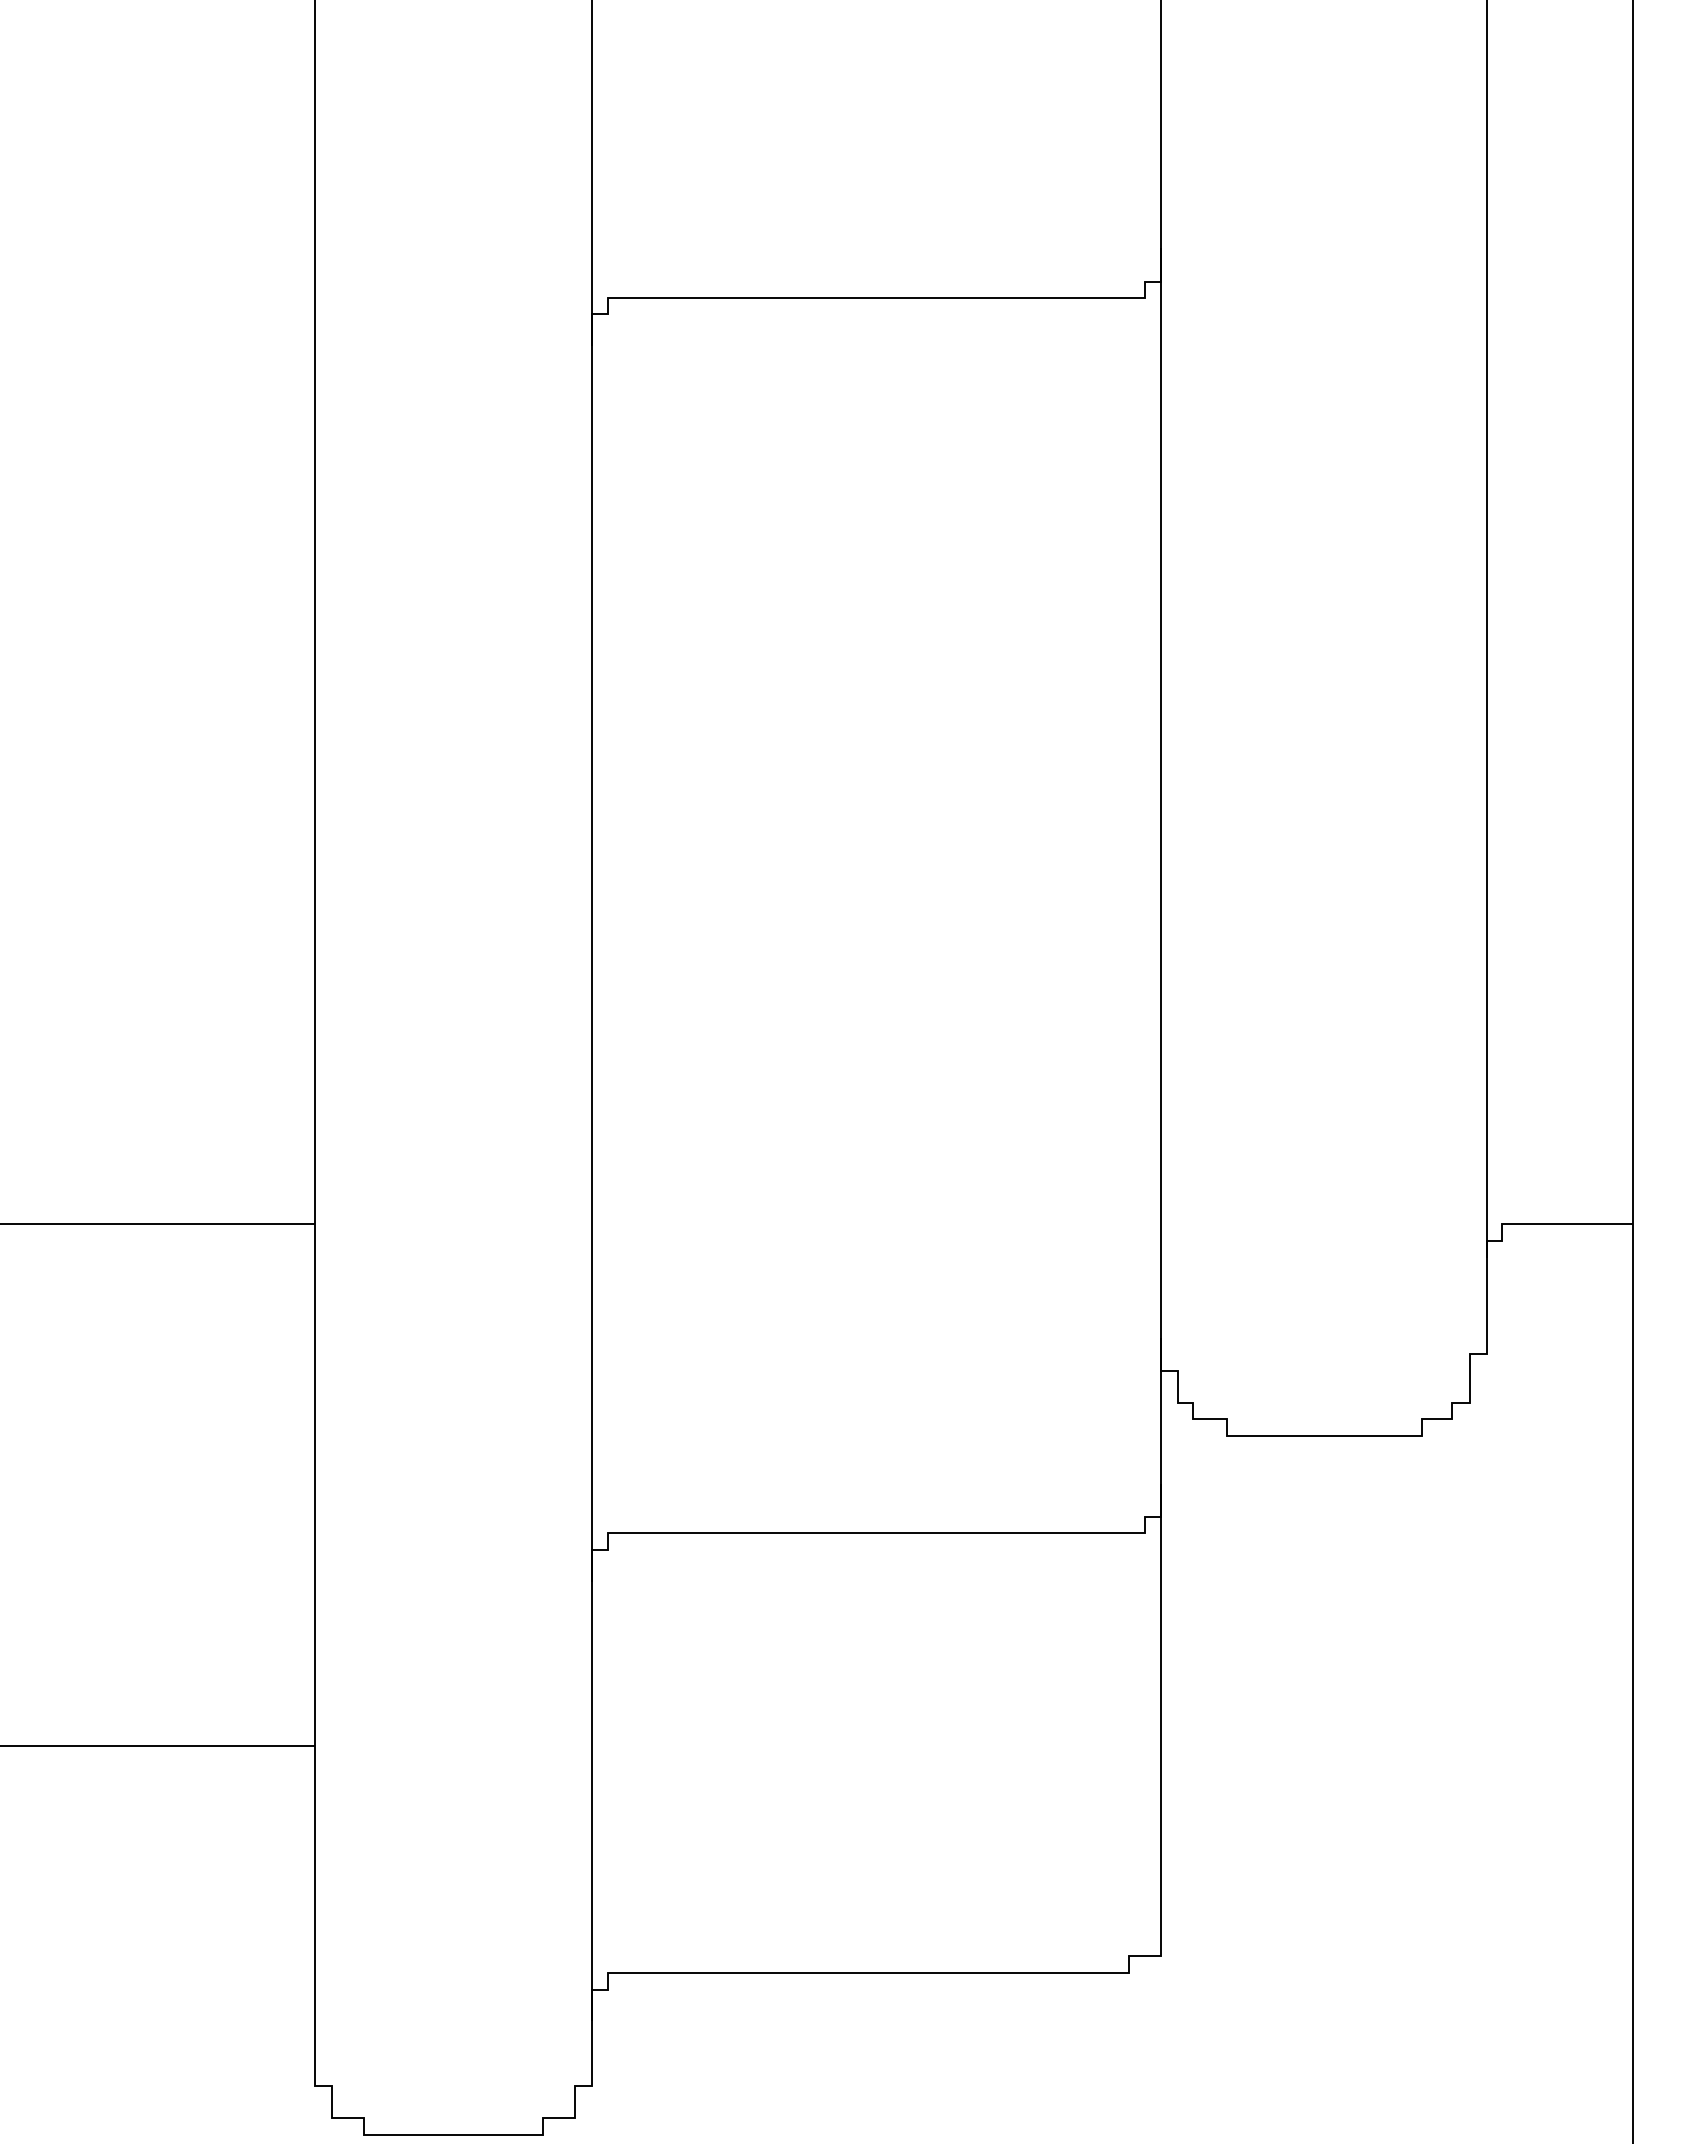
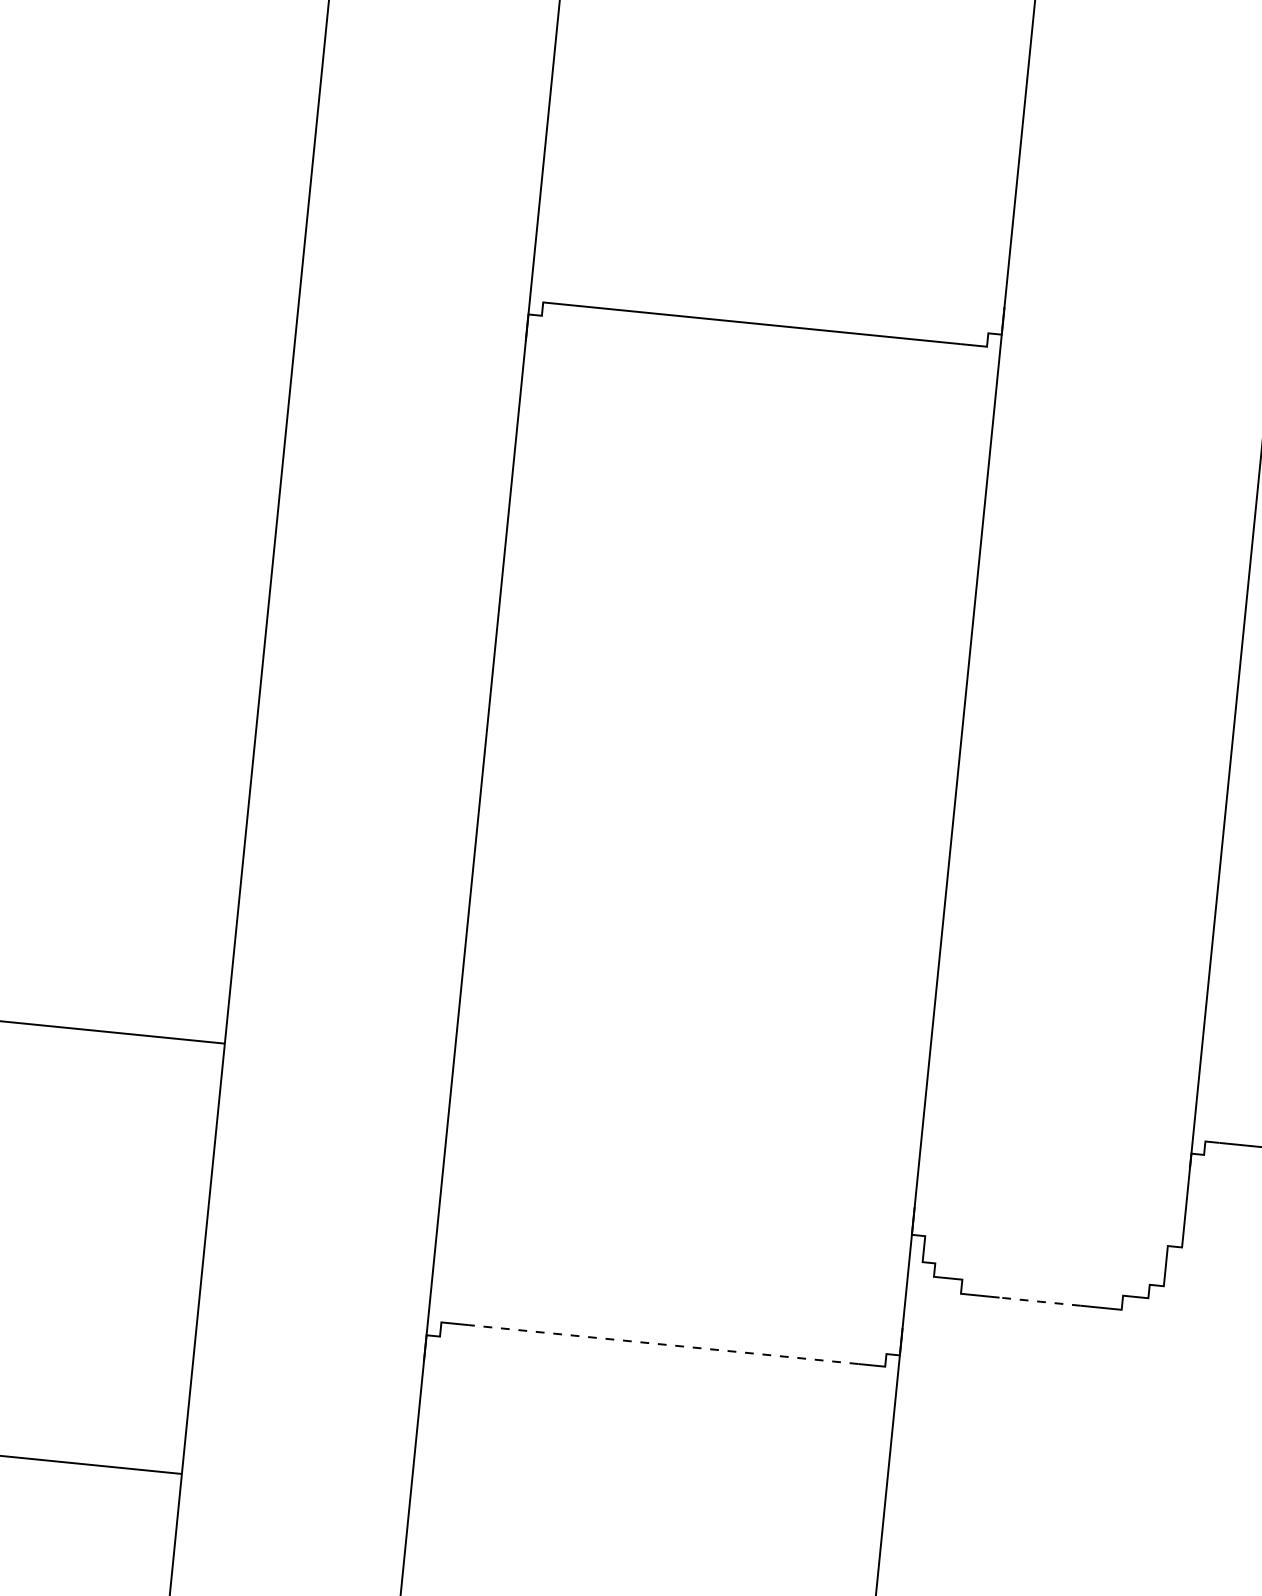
line: (1322, 1436) -> (1039, 1301), solid -> dashed
line: (875, 1532) -> (662, 1344), solid -> dashed

